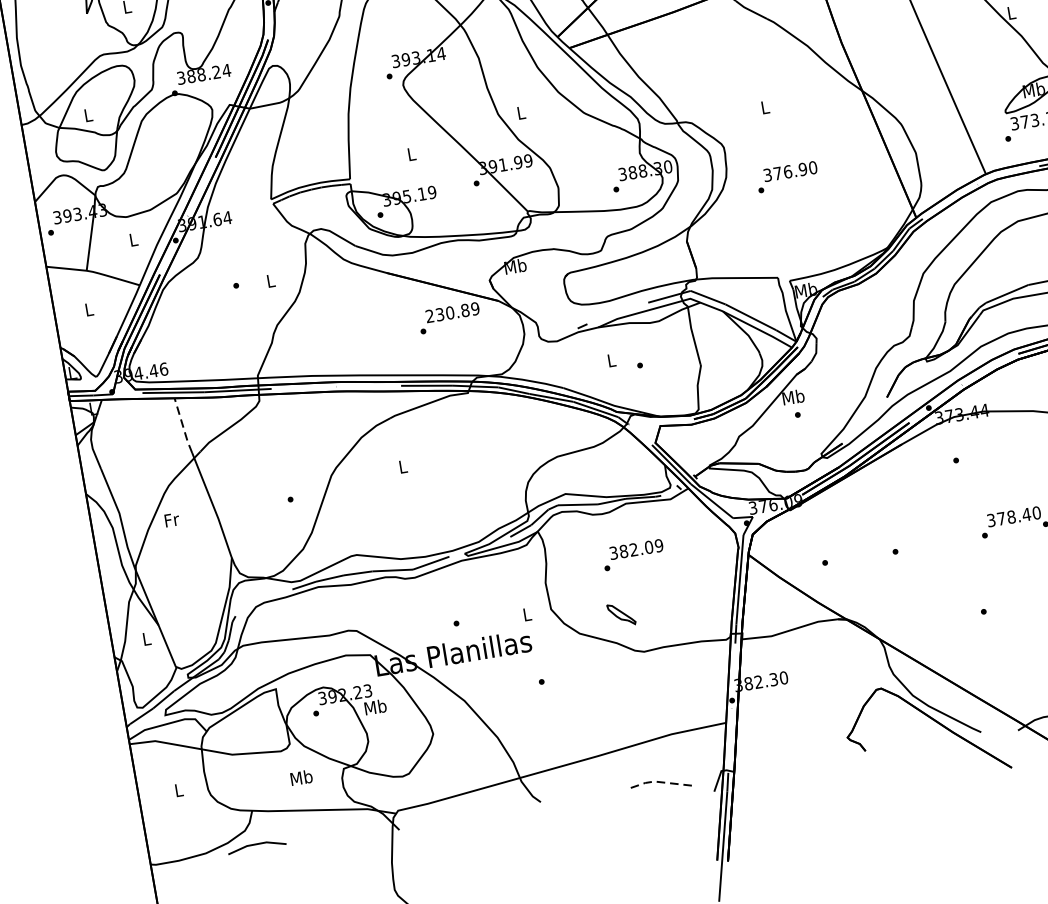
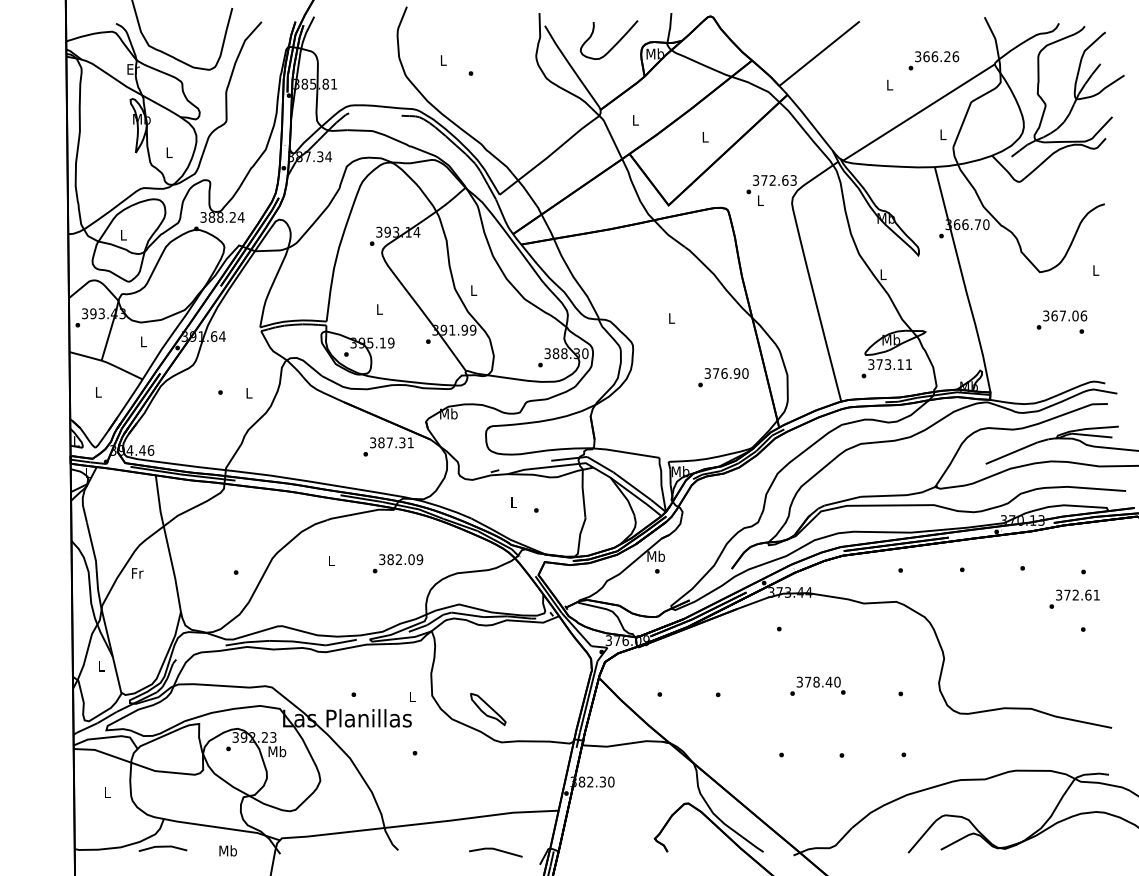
text: (787, 176) -> (723, 377), moved
text: (452, 312) -> (391, 442), 230.89 -> 387.31
line: (182, 426) -> (158, 499), dashed -> solid
text: (632, 554) -> (397, 563), moved
part: (621, 614) -> (488, 709), size x1.67
text: (300, 777) -> (227, 850), moved
line: (656, 782) -> (494, 849), dashed -> solid

